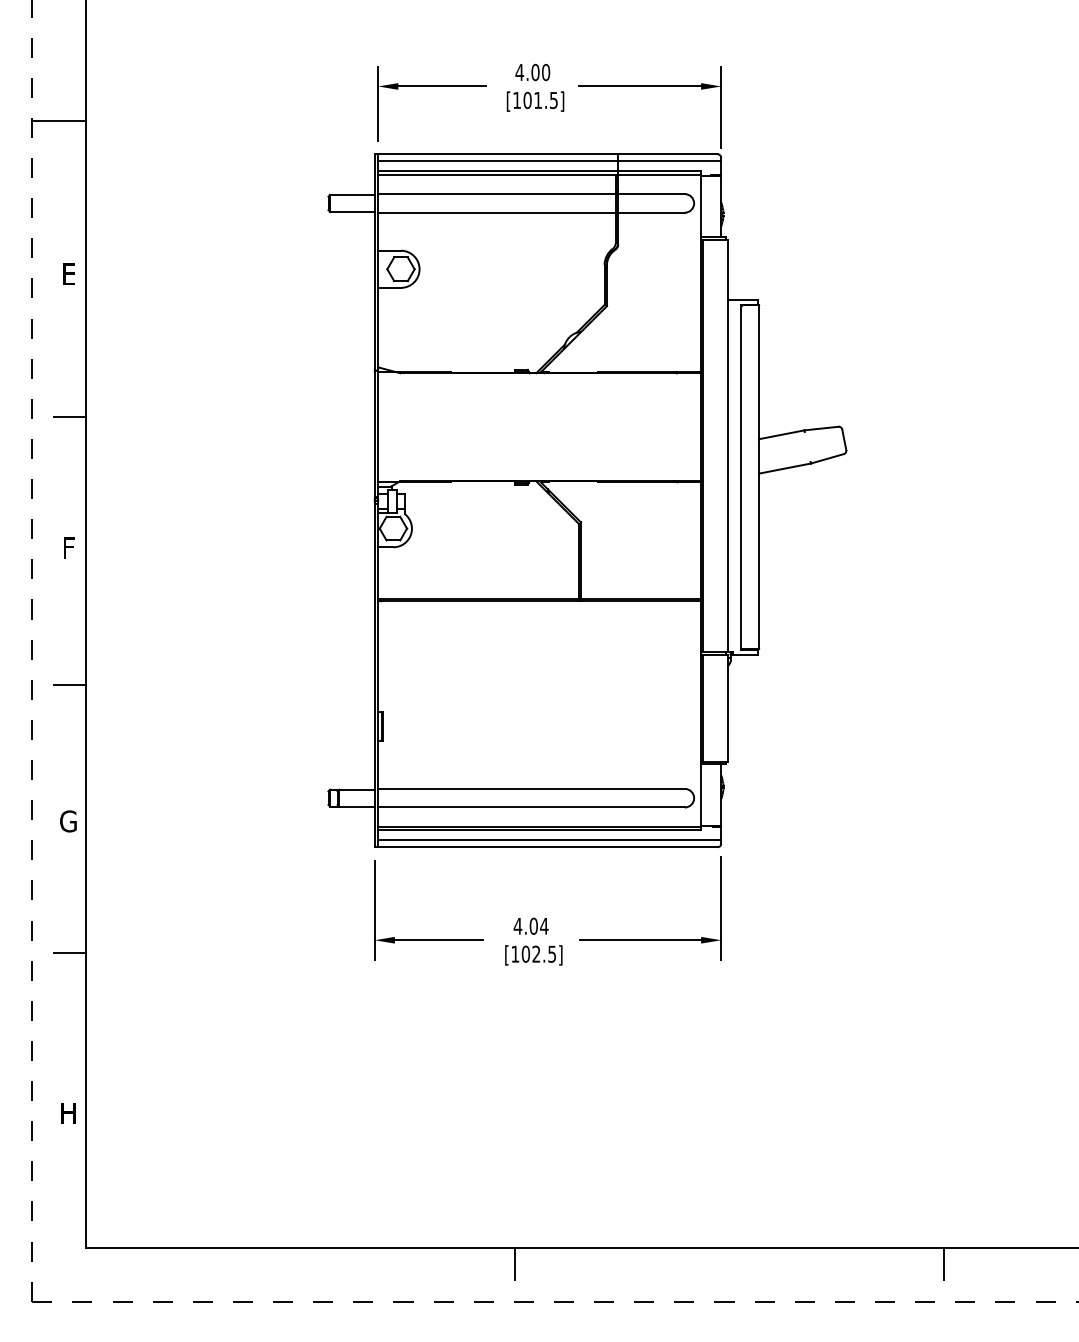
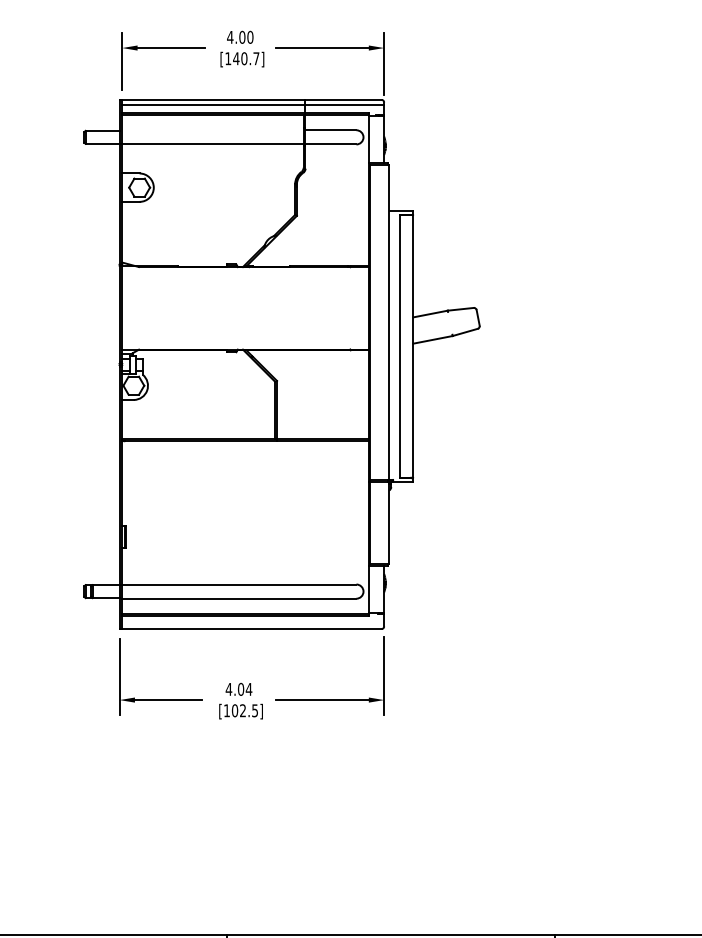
text: (540, 100) -> (246, 58), [101.5] -> [140.7]
line: (496, 194) -> (212, 130), removed
line: (549, 840) -> (253, 623), removed

